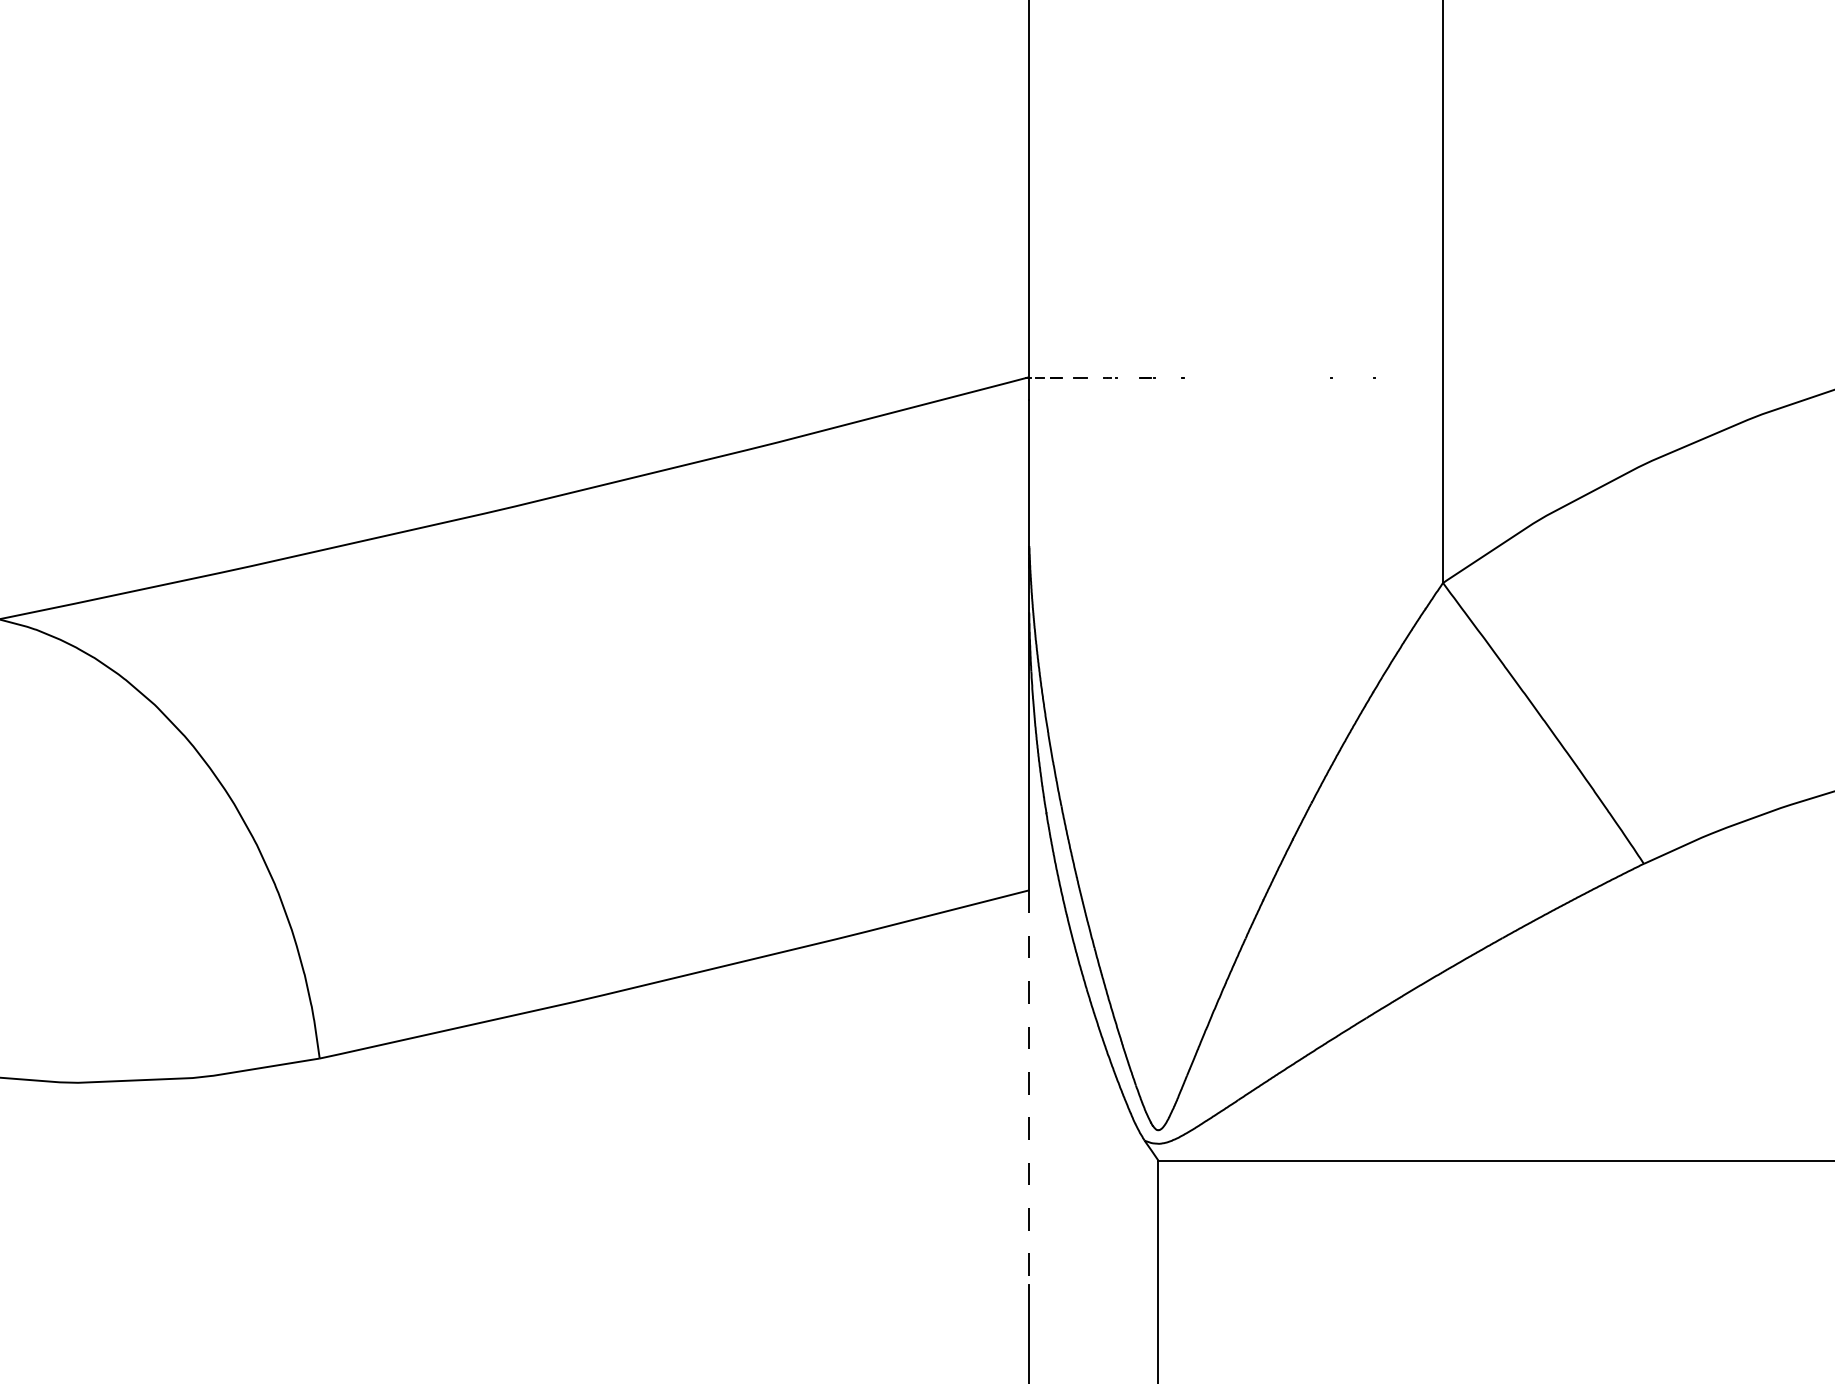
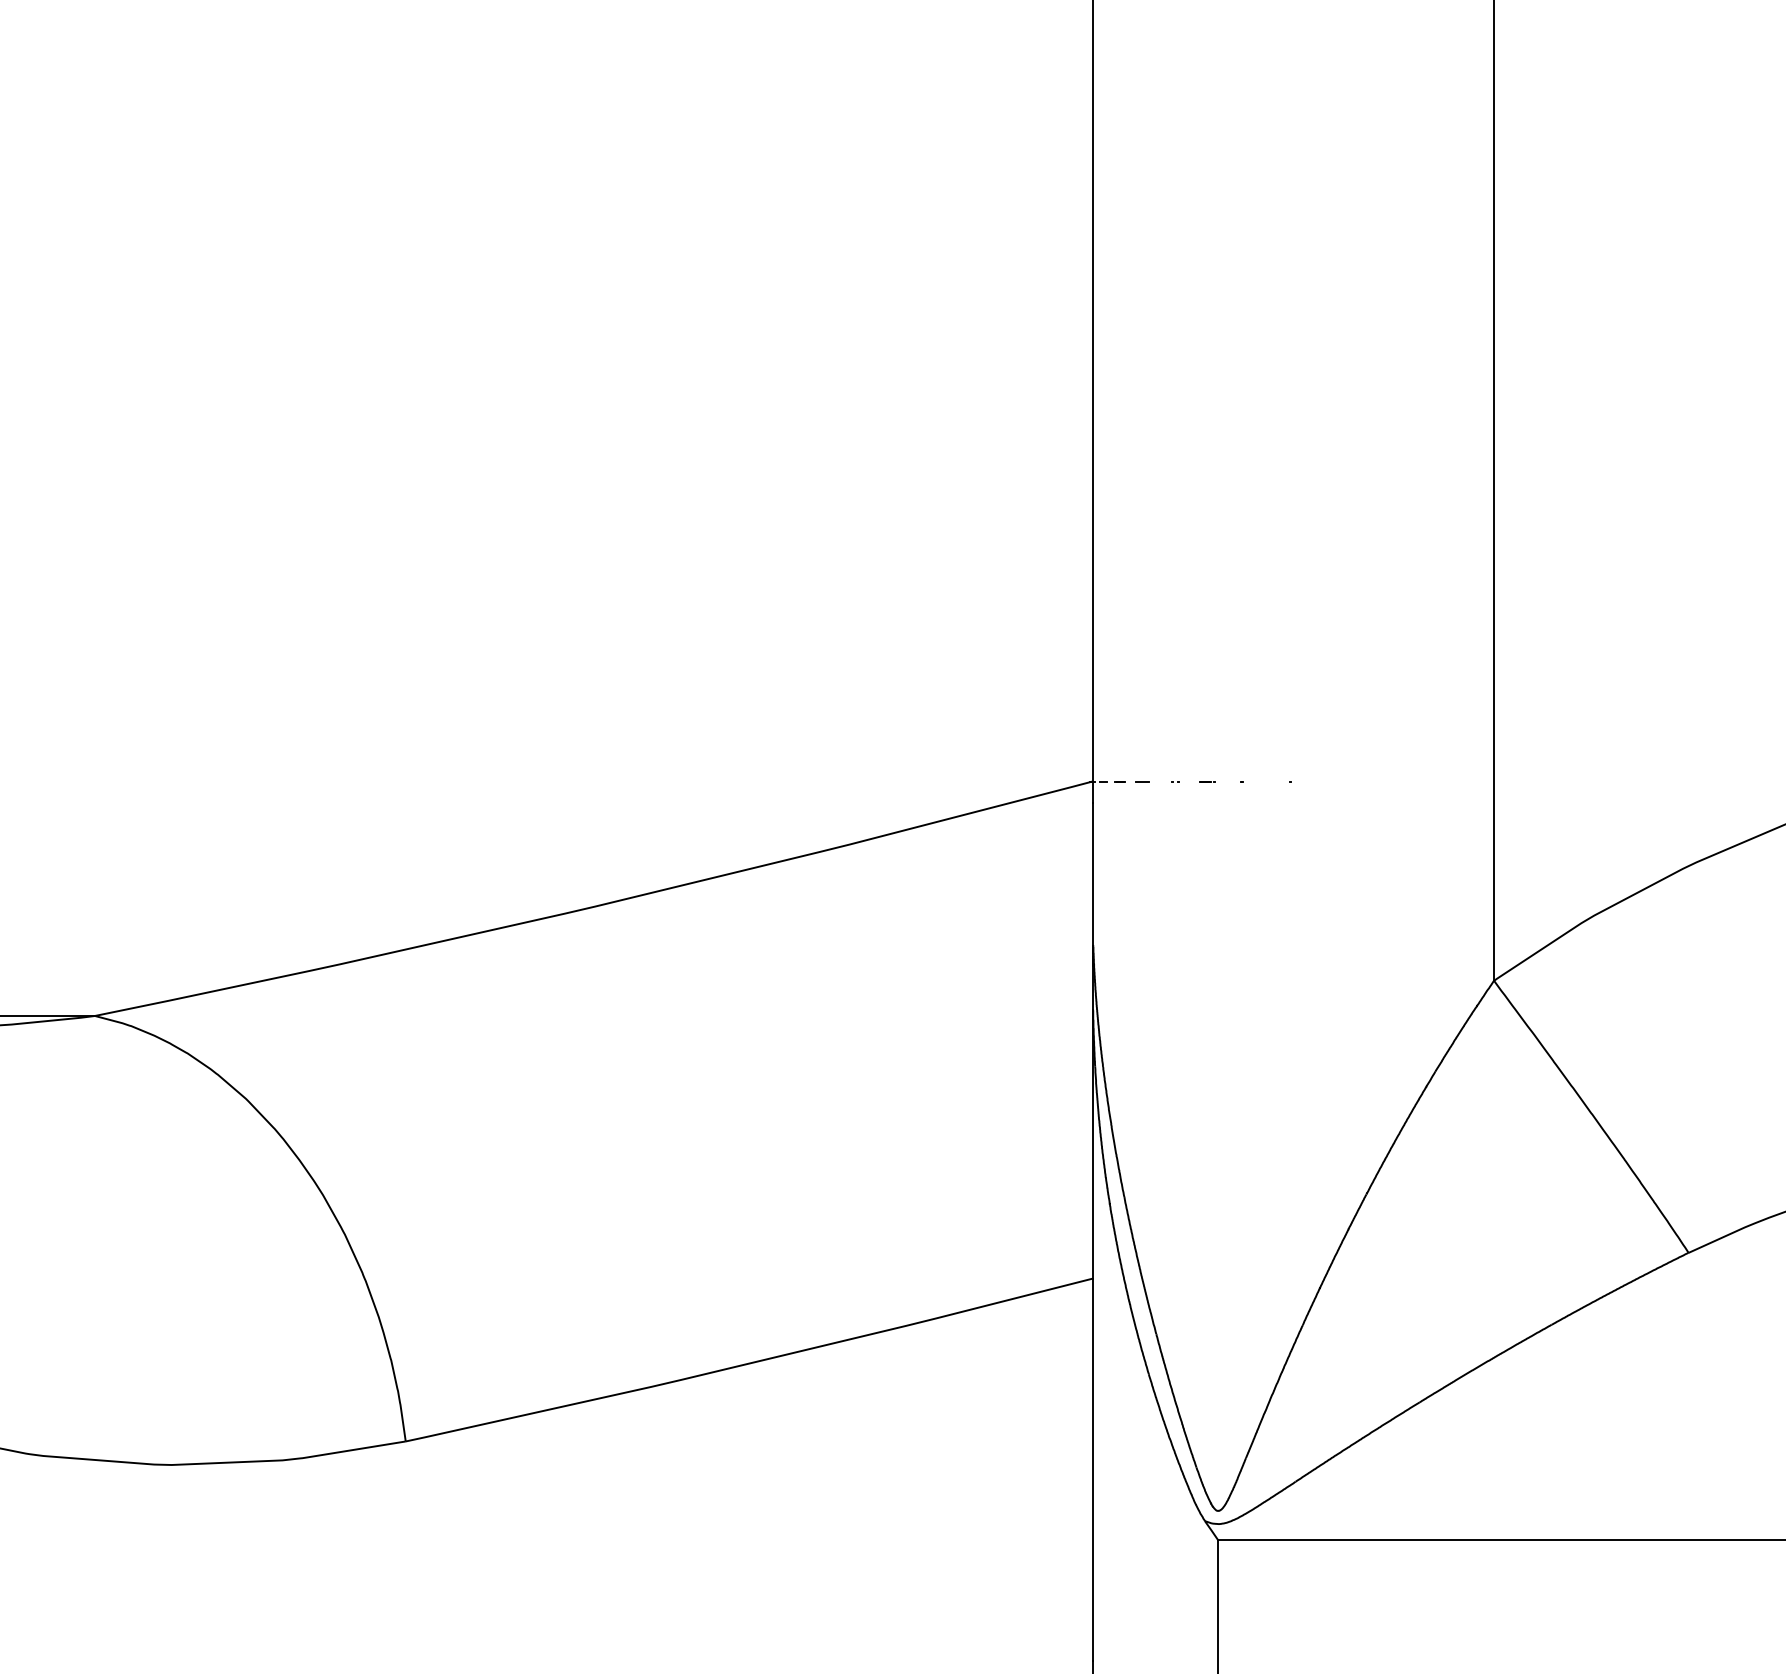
line: (1028, 1088) -> (1092, 1470), dashed -> solid

